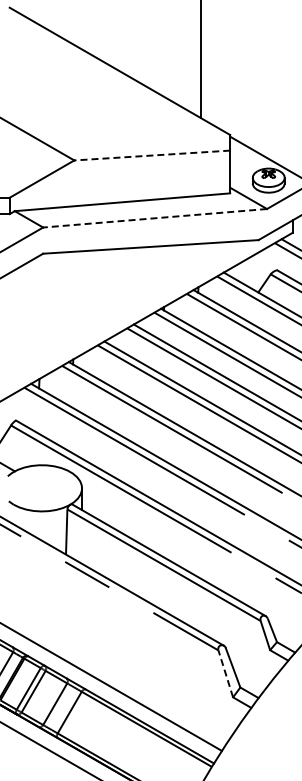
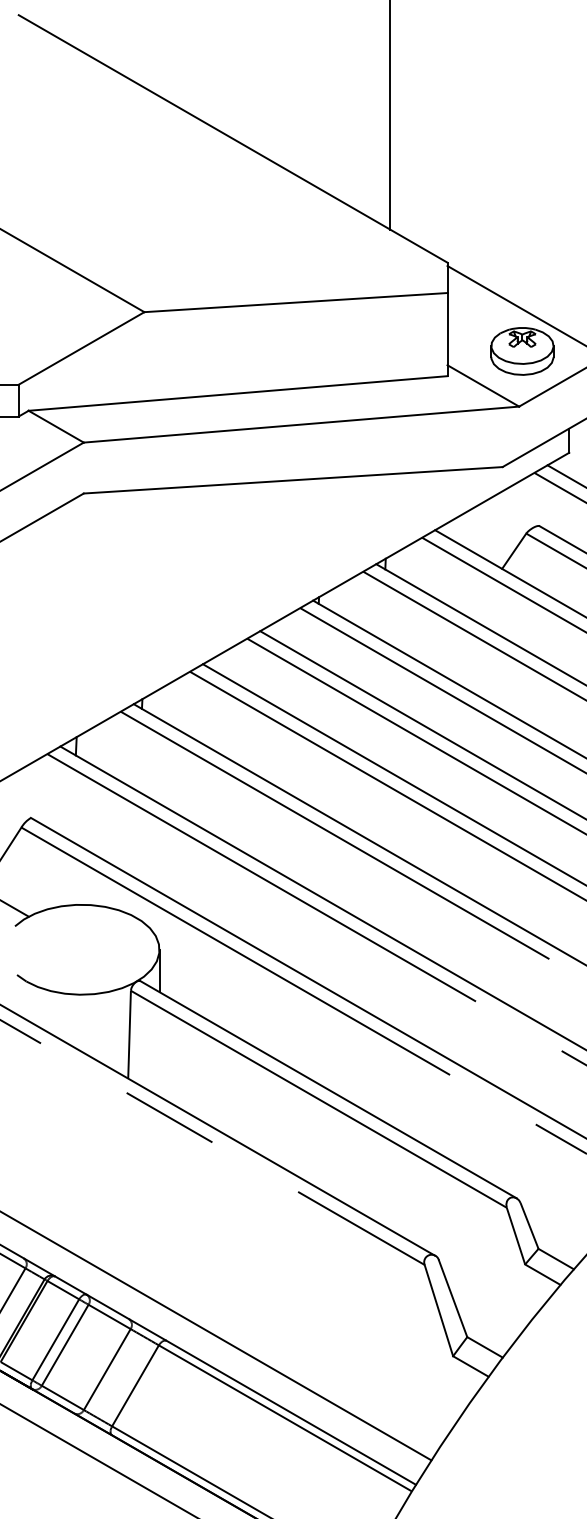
line: (151, 155) -> (294, 302), dashed -> solid
line: (154, 218) -> (300, 425), dashed -> solid
line: (225, 673) -> (438, 1309), dashed -> solid

